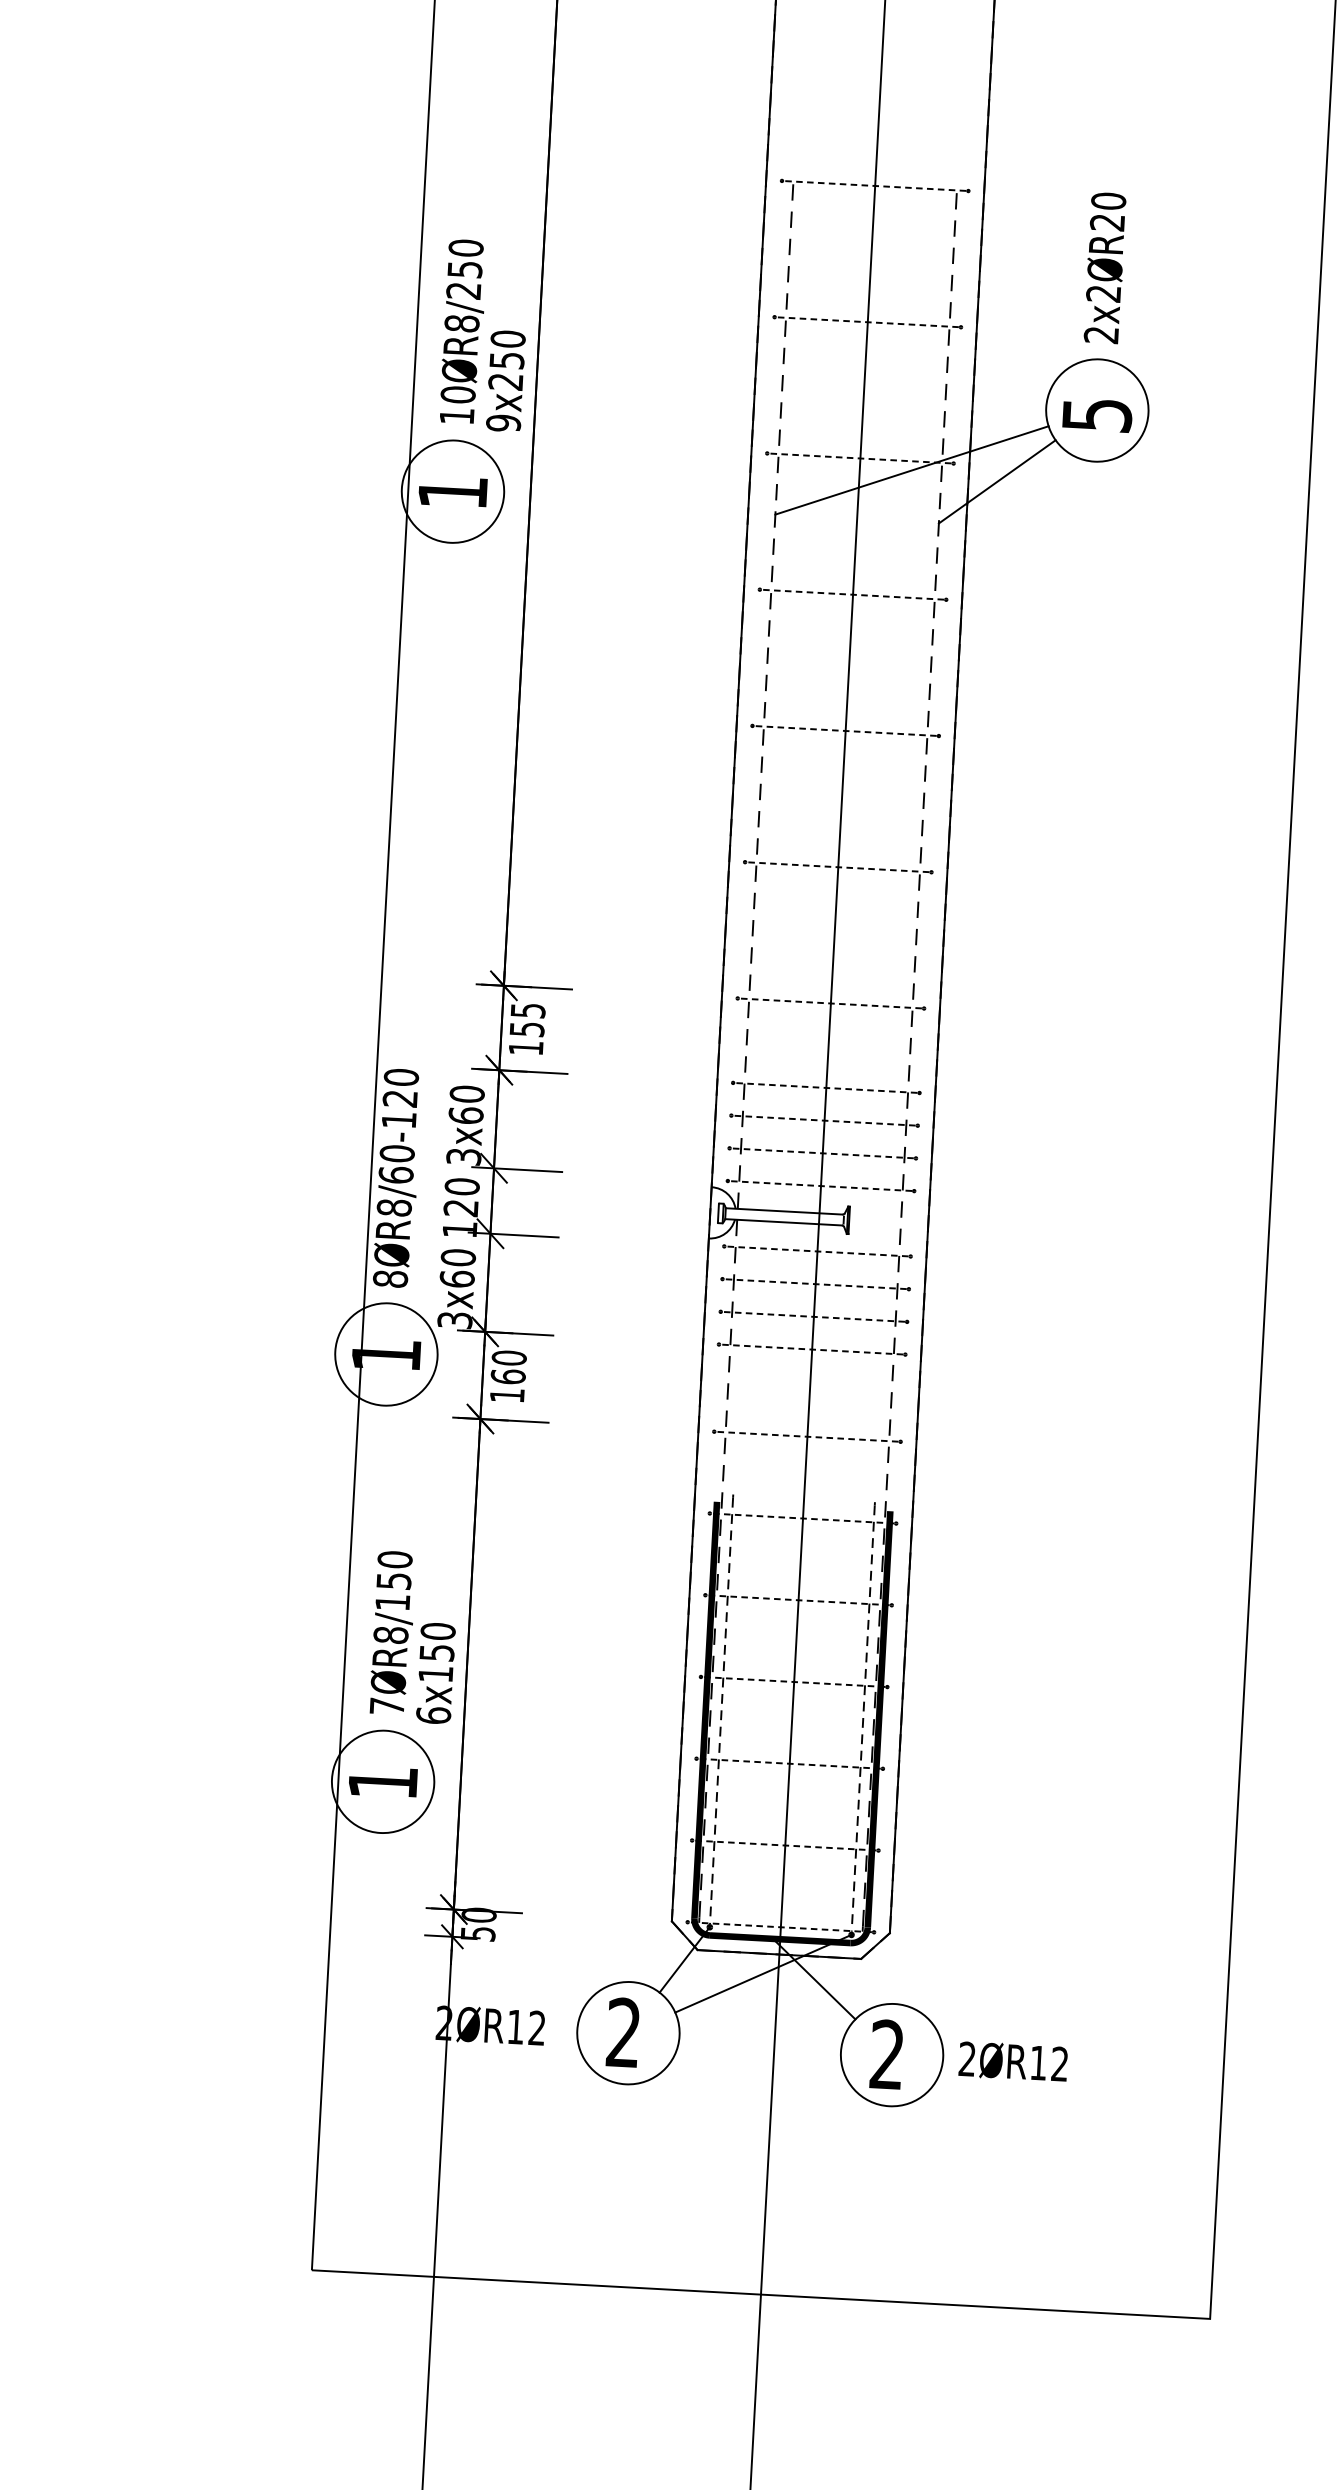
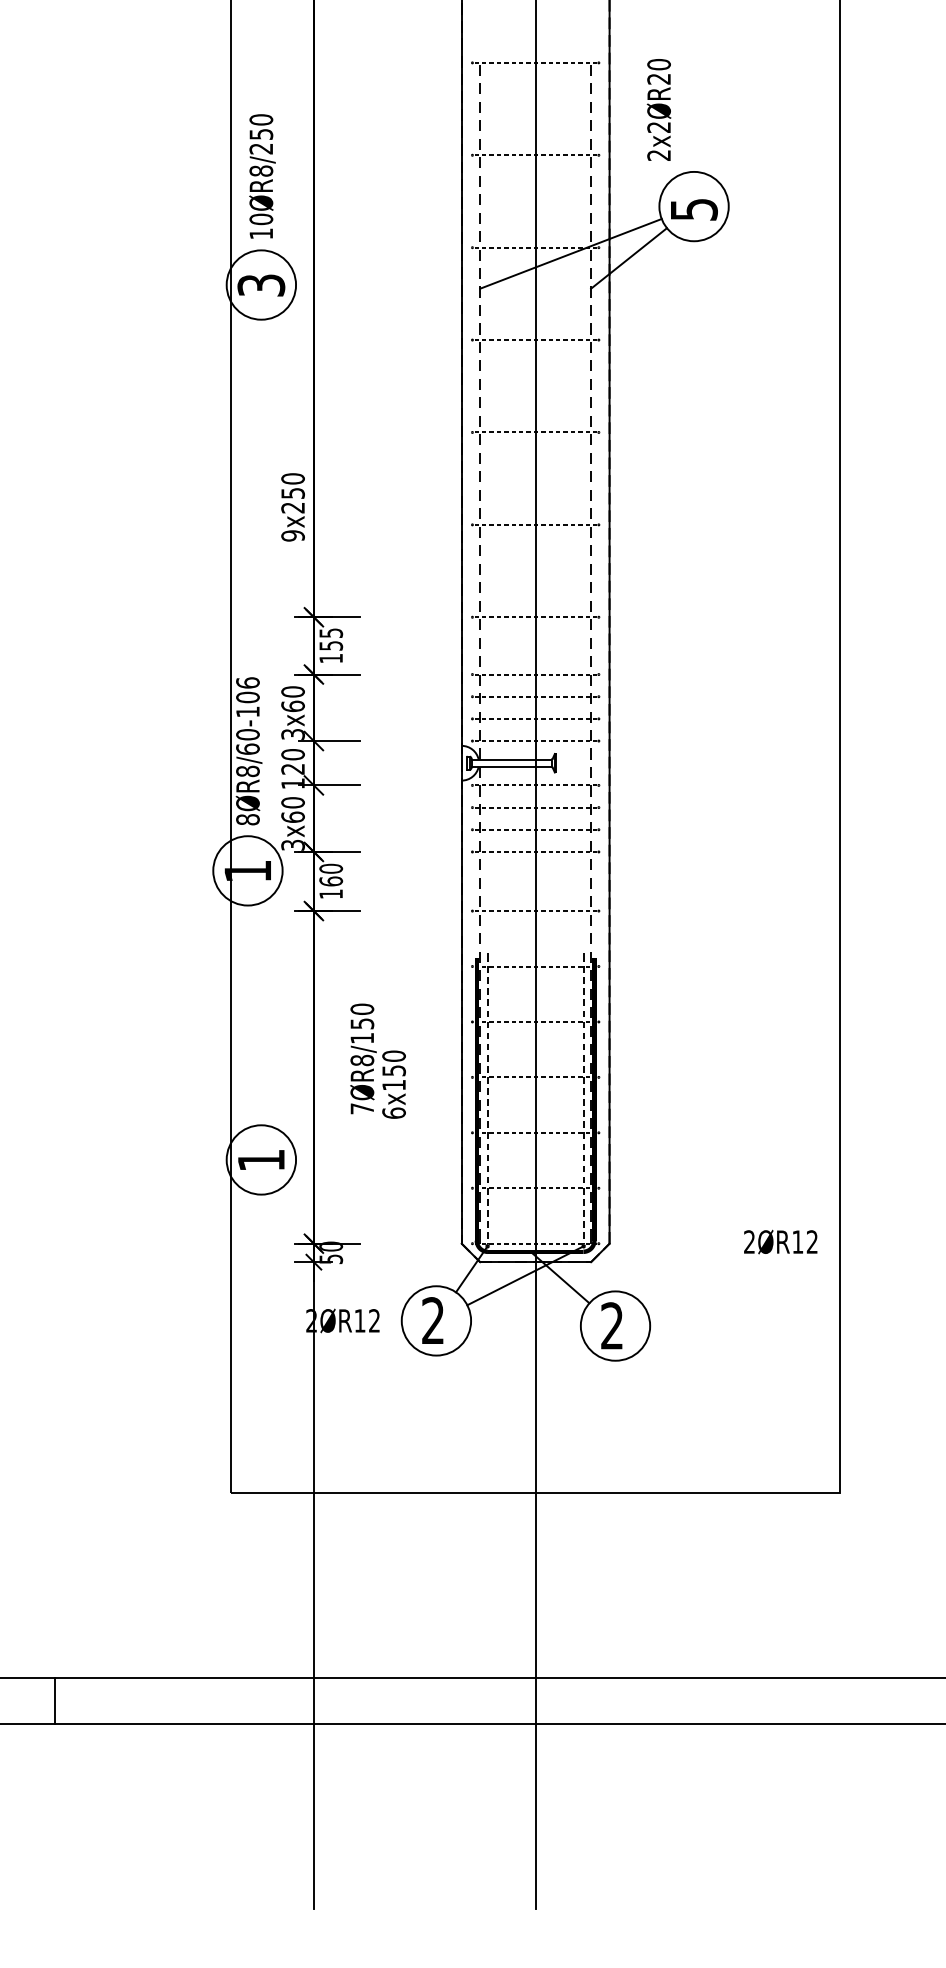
text: (1104, 267) -> (658, 109), moved
text: (505, 381) -> (292, 507), moved
text: (453, 492) -> (261, 285), 1 -> 3
text: (400, 1088) -> (247, 690), 8ØR8/60-120 -> 8ØR8/60-106
text: (413, 1636) -> (377, 1060), moved
text: (1013, 2060) -> (780, 1241), moved

